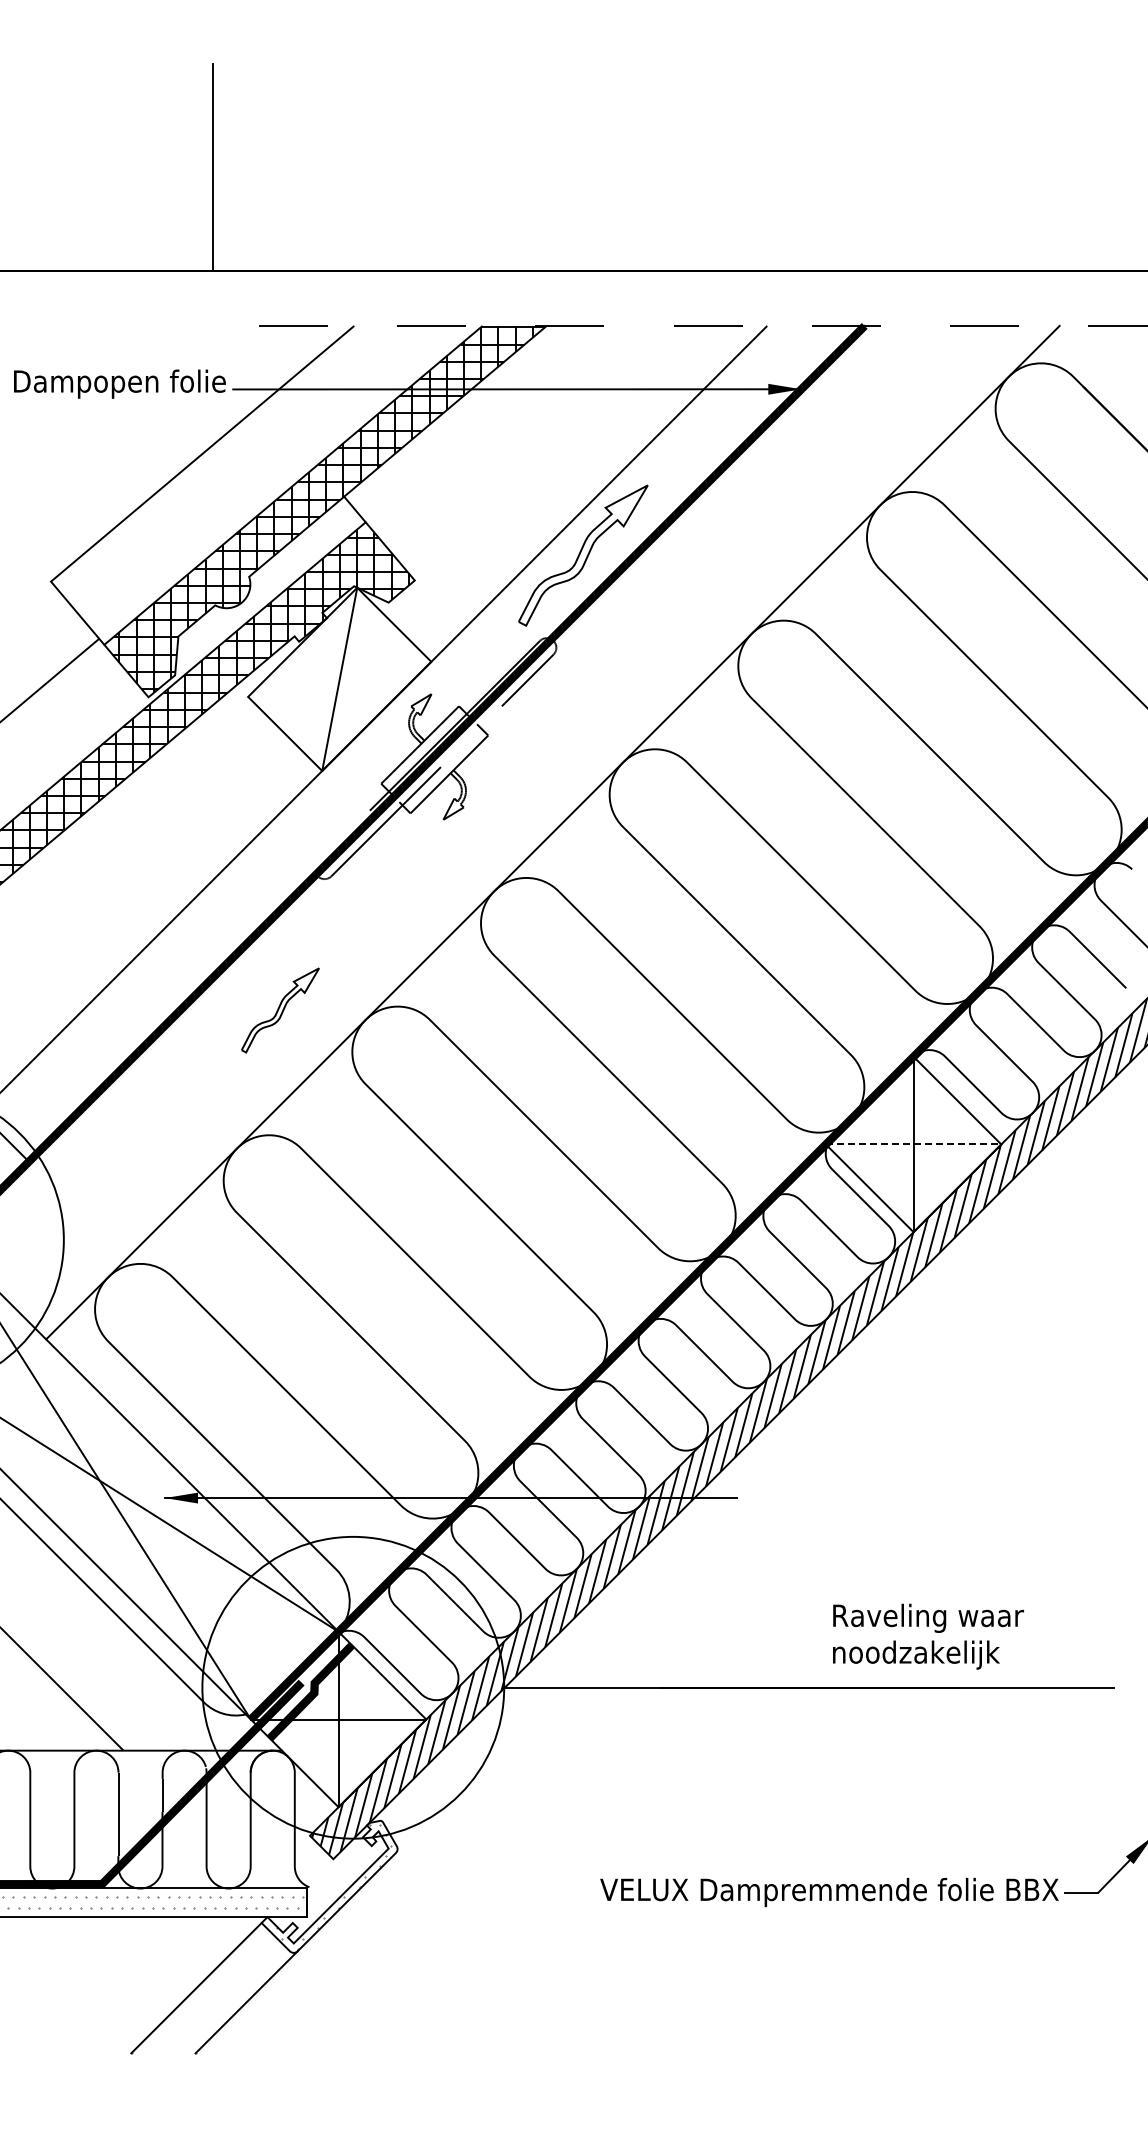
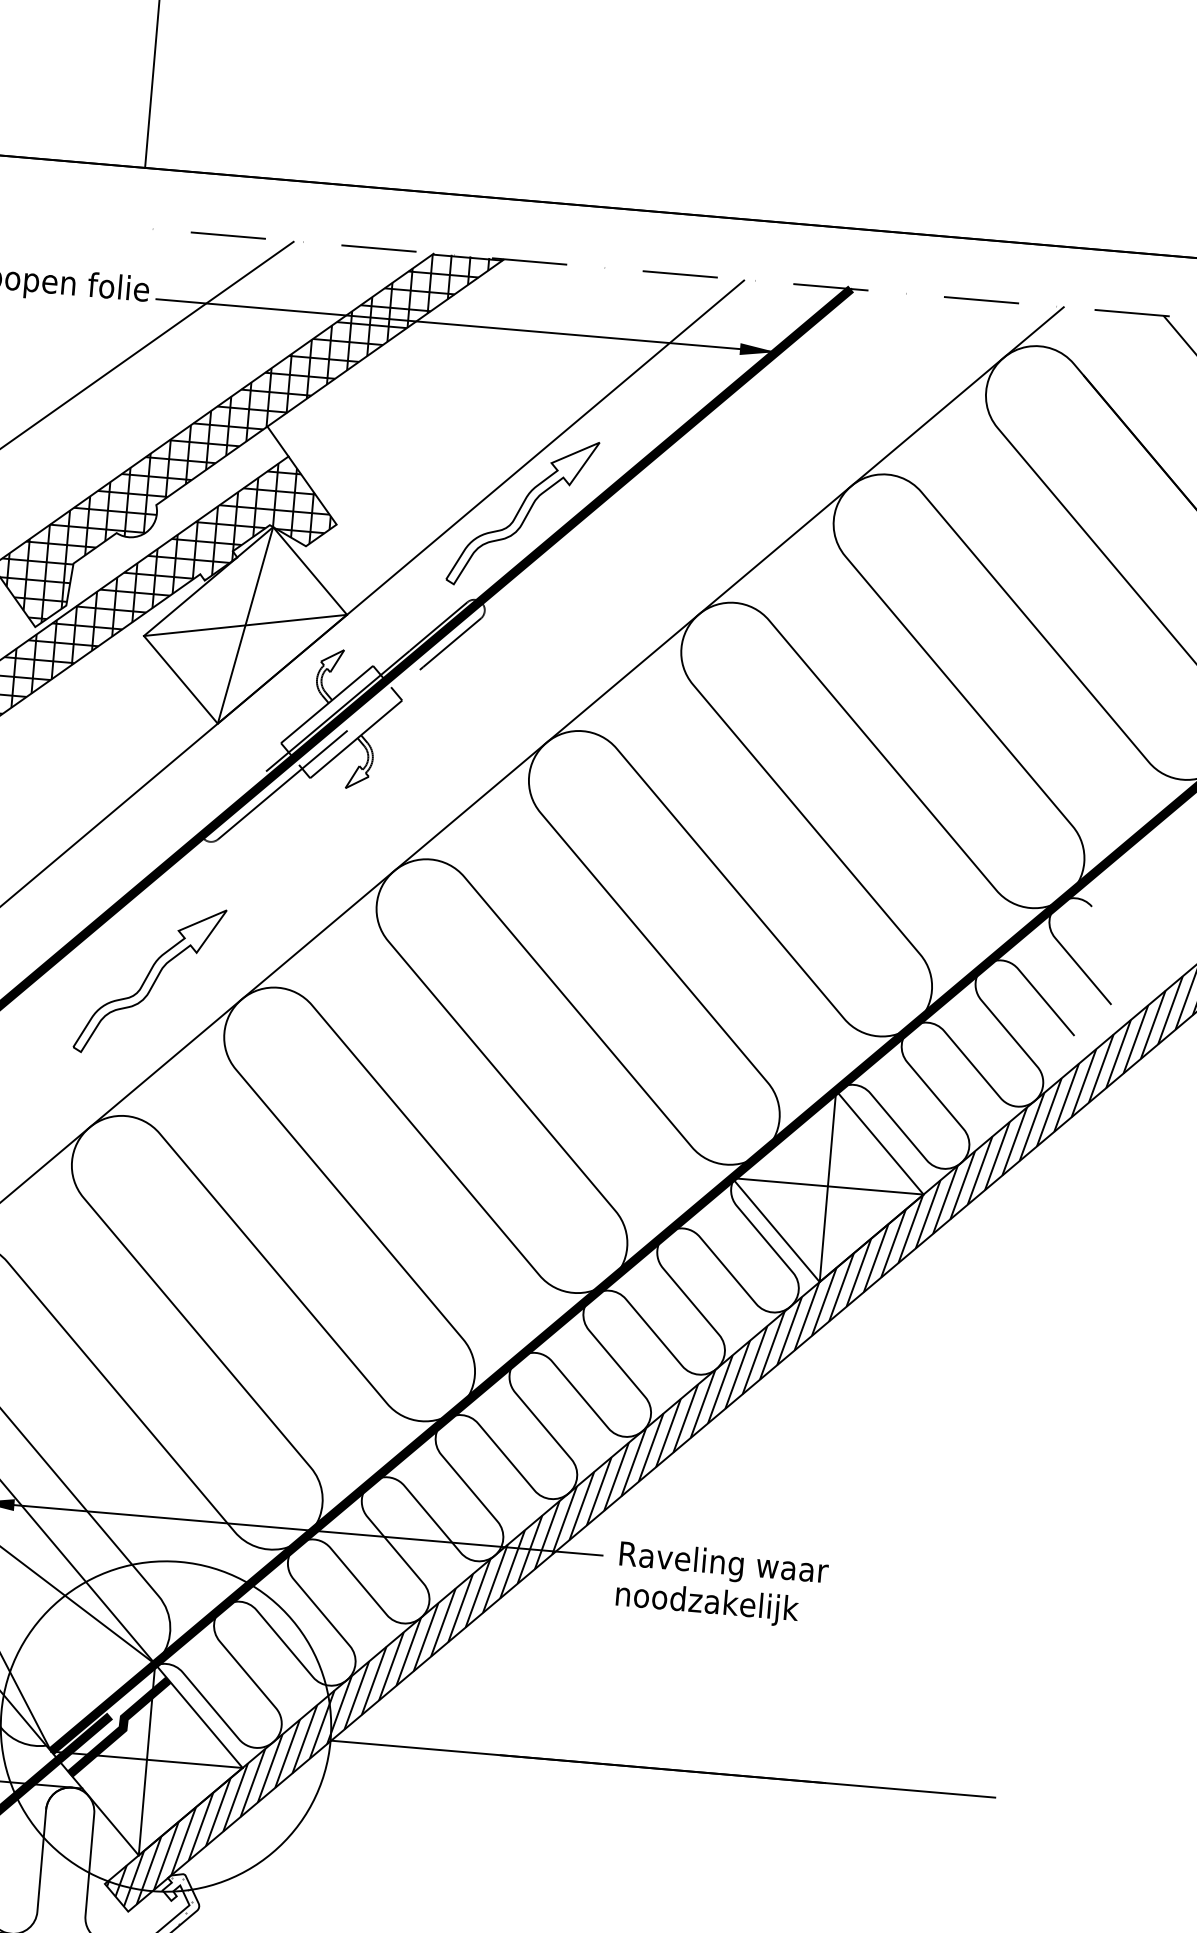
line: (339, 678) -> (245, 624), added
part: (280, 1010) -> (149, 981), size x1.67
line: (913, 1144) -> (827, 1186), dashed -> solid
text: (928, 1636) -> (722, 1584), moved

